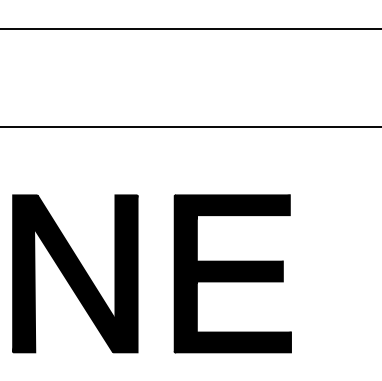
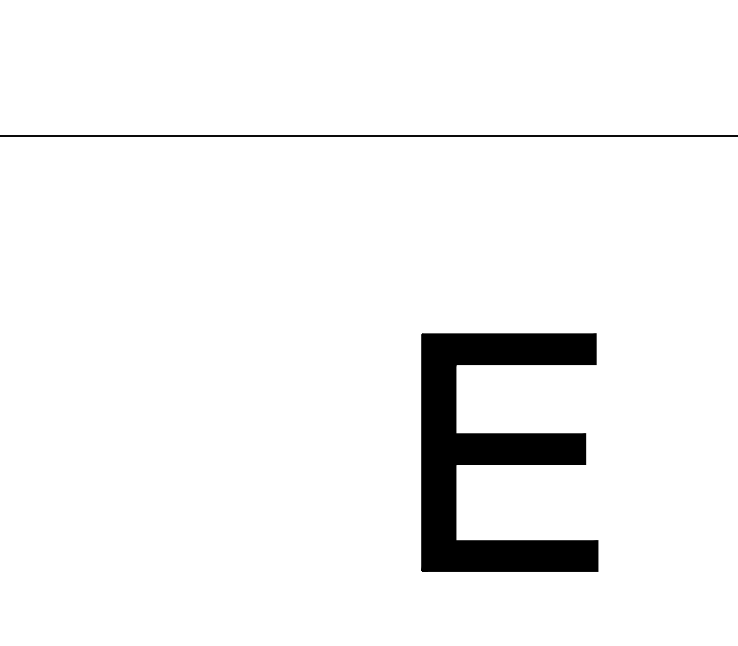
part: (75, 273) -> (171, 451), removed
part: (232, 273) -> (509, 451), size x0.7

